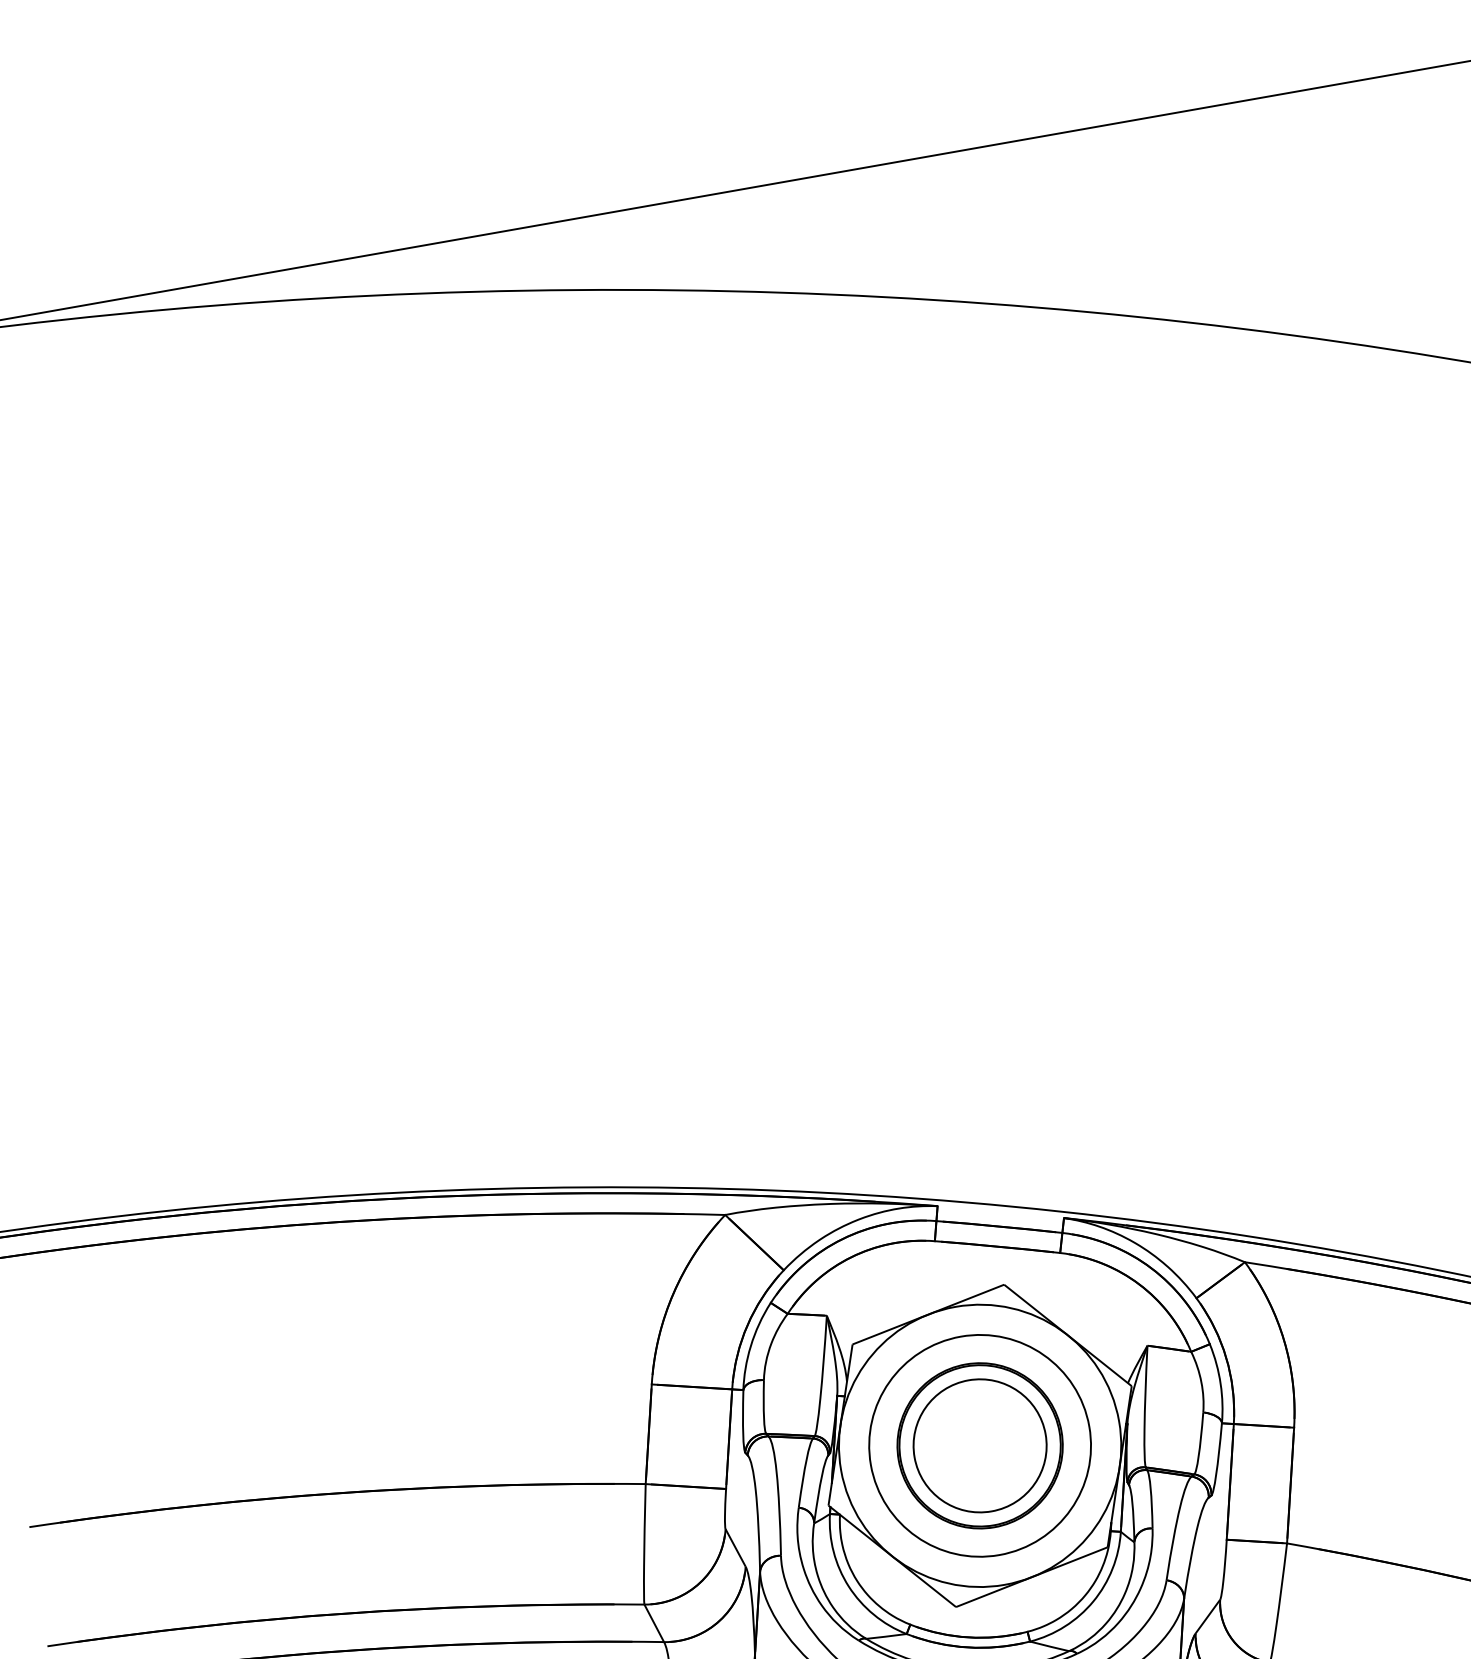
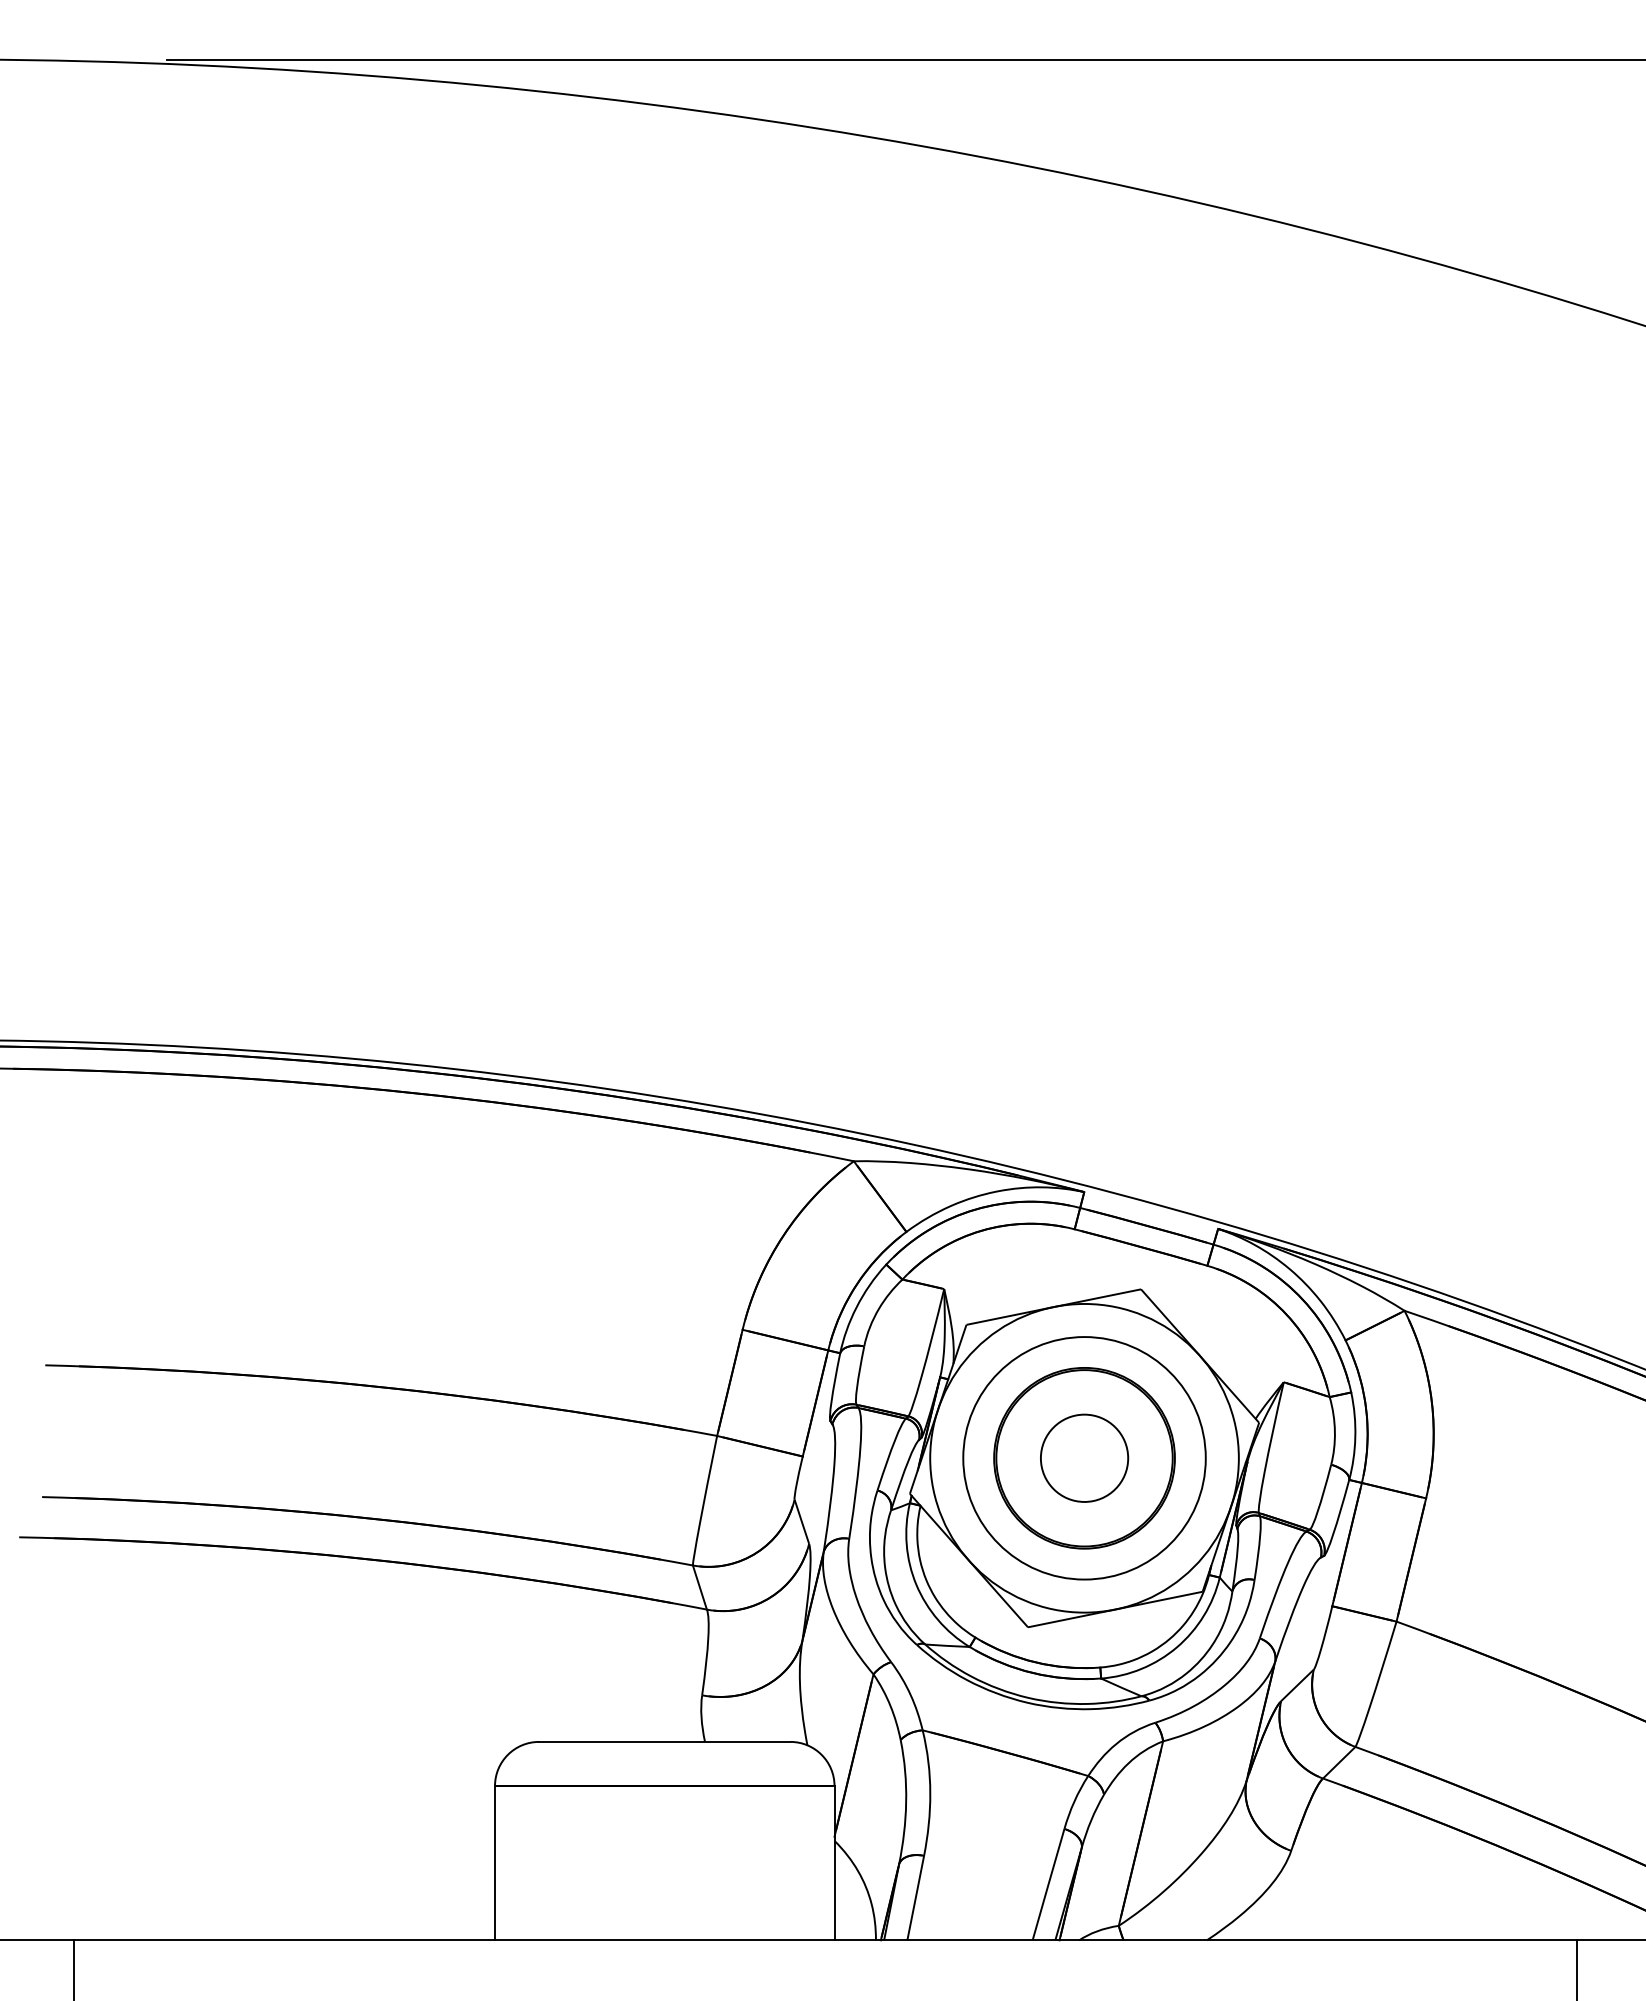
circle: (980, 1446) -> (1084, 1458), size x0.6

